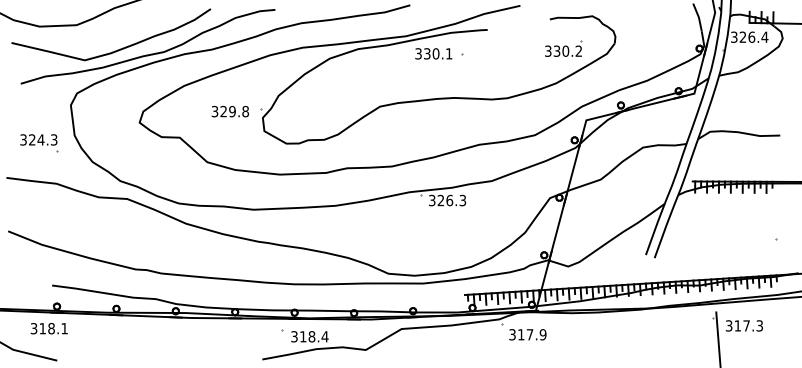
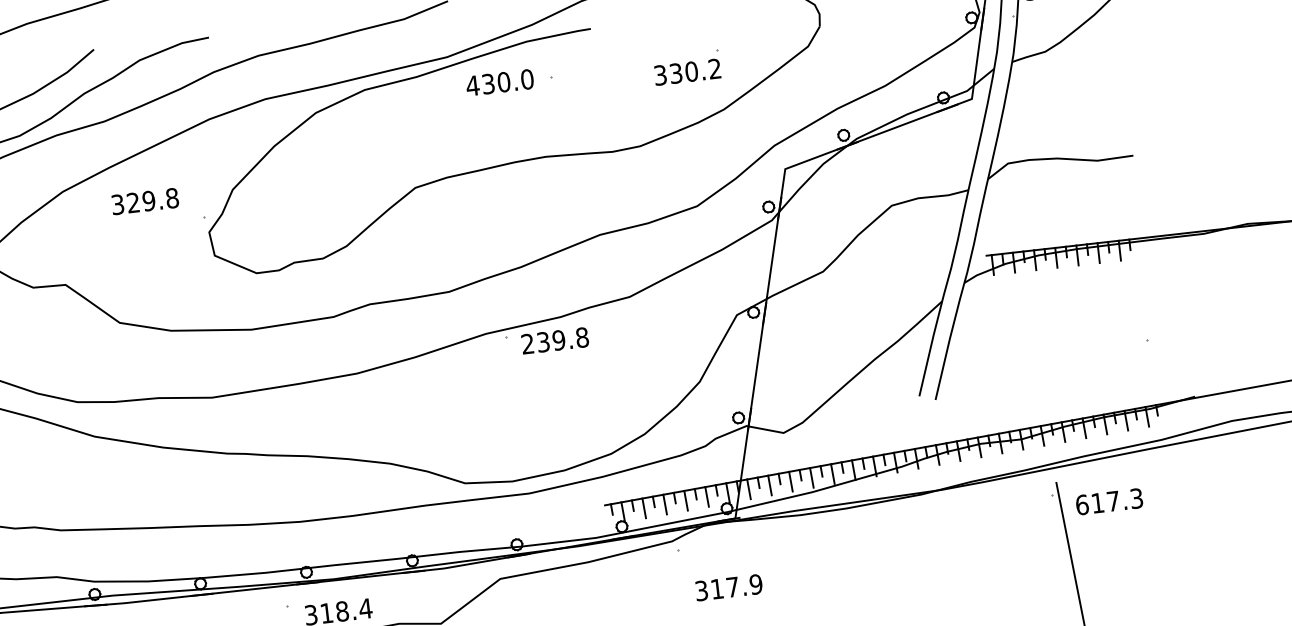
part: (563, 48) -> (687, 67), moved
text: (433, 53) -> (499, 82), 330.1 -> 430.0
text: (229, 111) -> (143, 201), moved
text: (447, 200) -> (554, 340), 326.3 -> 239.8
text: (728, 325) -> (1081, 504), 317.3 -> 617.3
text: (527, 334) -> (728, 587), moved

